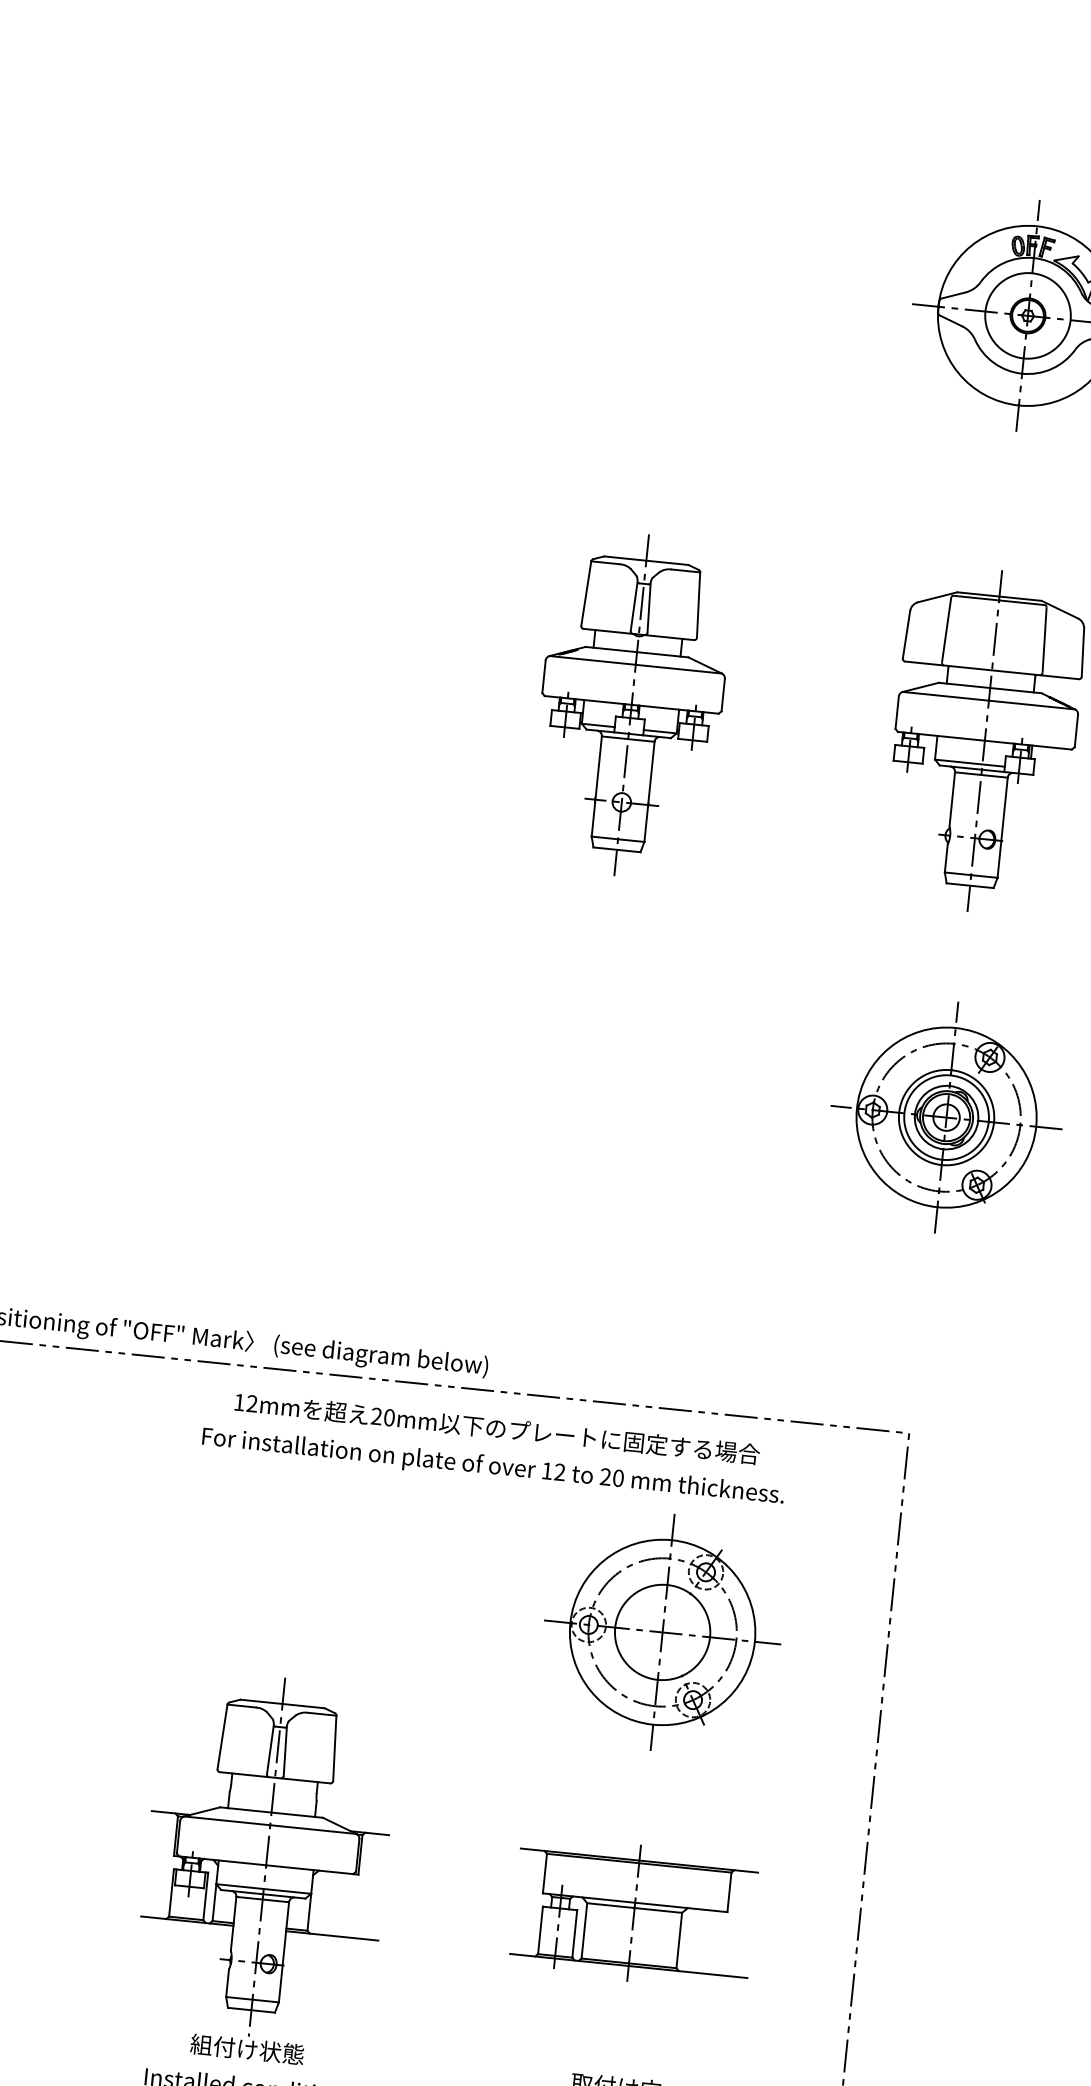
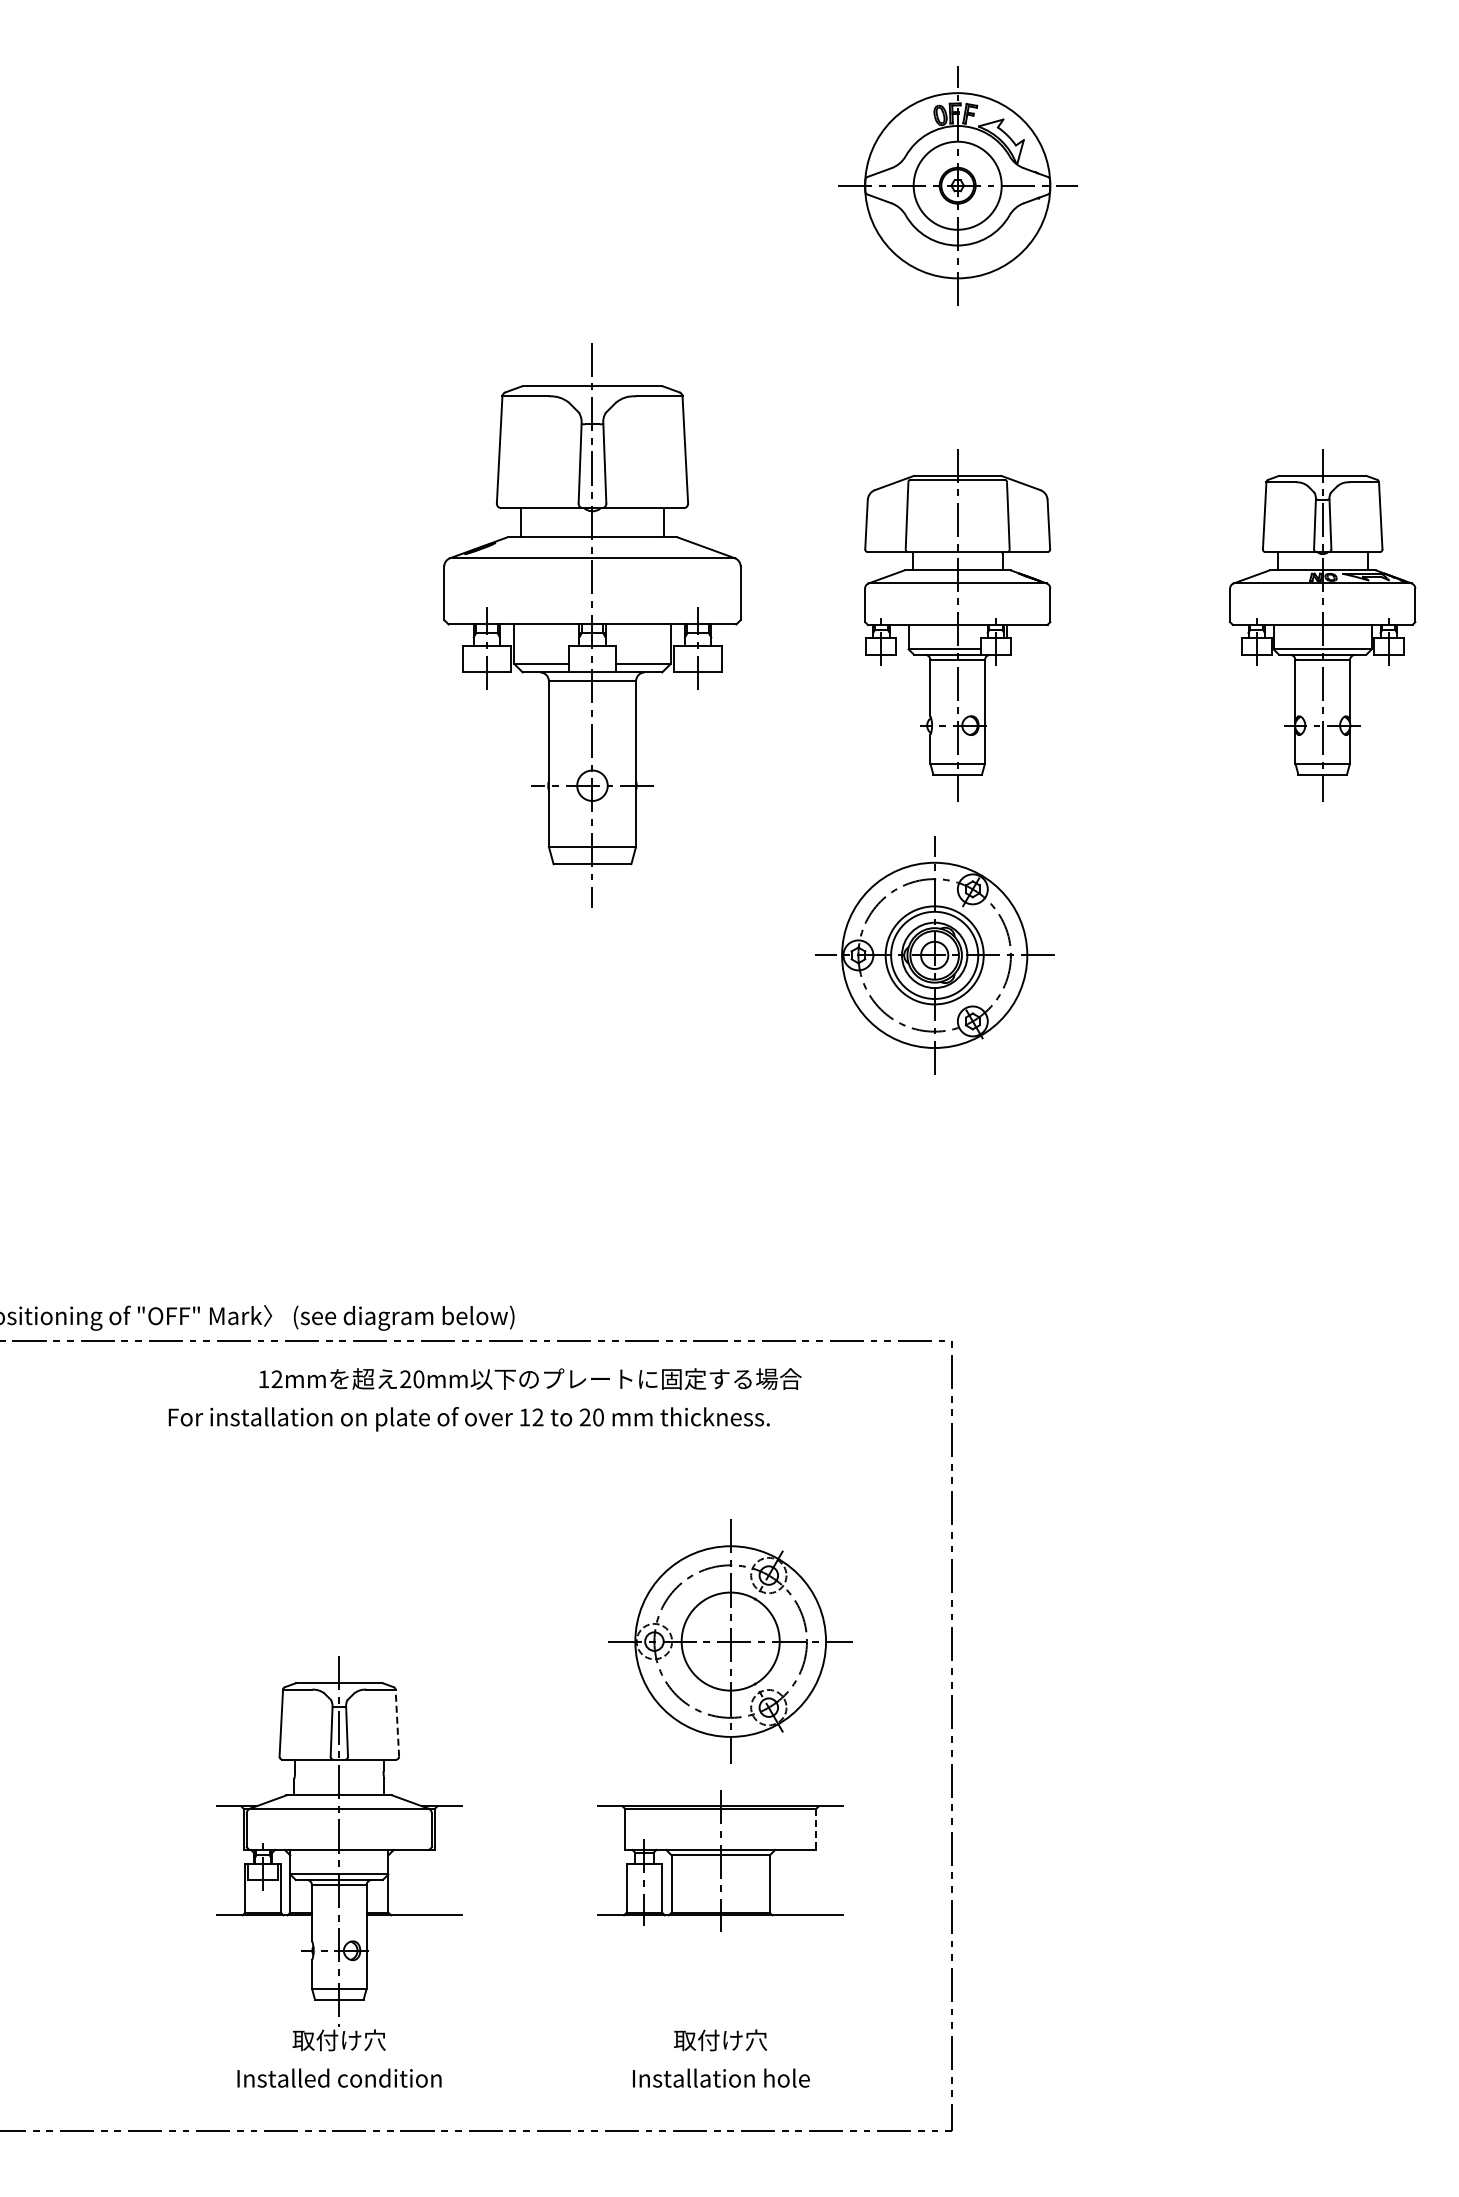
part: (631, 705) -> (592, 625), size x1.6
part: (946, 1117) -> (934, 955), moved
text: (492, 1467) -> (468, 1419), moved
part: (662, 1632) -> (730, 1641), moved
line: (334, 1748) -> (397, 1723), solid -> dashed
line: (729, 1893) -> (816, 1830), solid -> dashed
text: (246, 2049) -> (338, 2040), 組付け状態 -> 取付け穴

